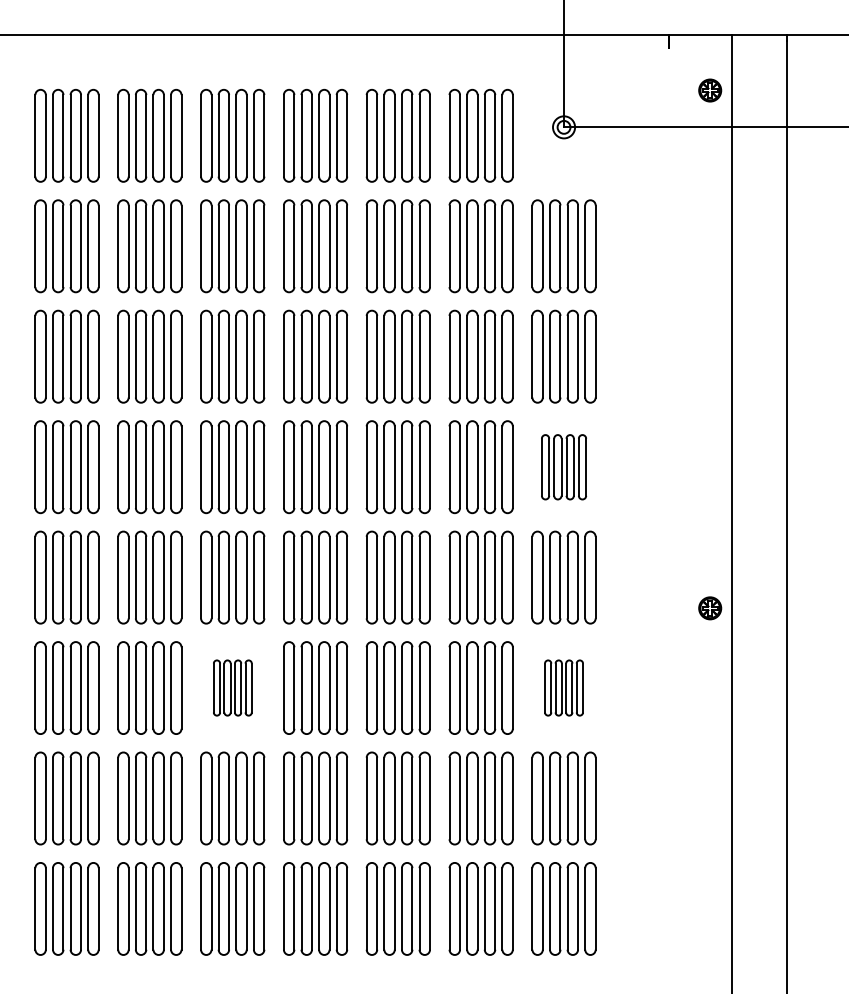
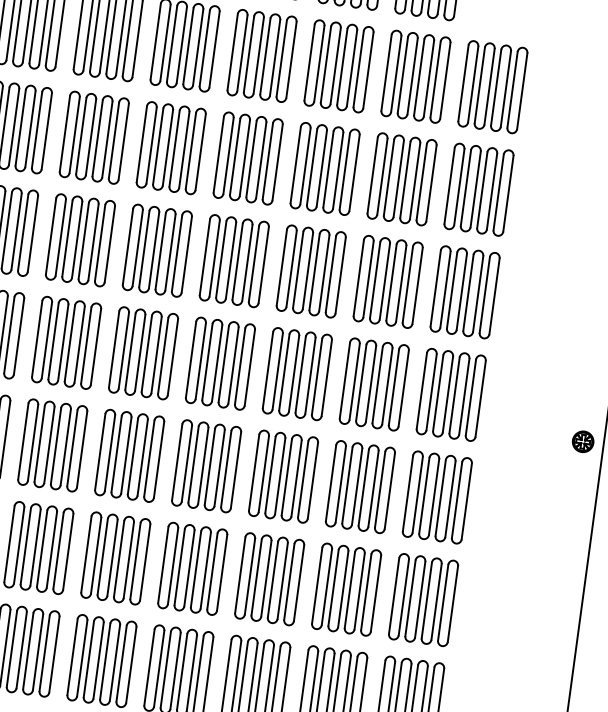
part: (563, 467) -> (464, 292), size x1.43
part: (232, 687) -> (129, 455), size x1.67
part: (563, 687) -> (436, 496), size x1.67

